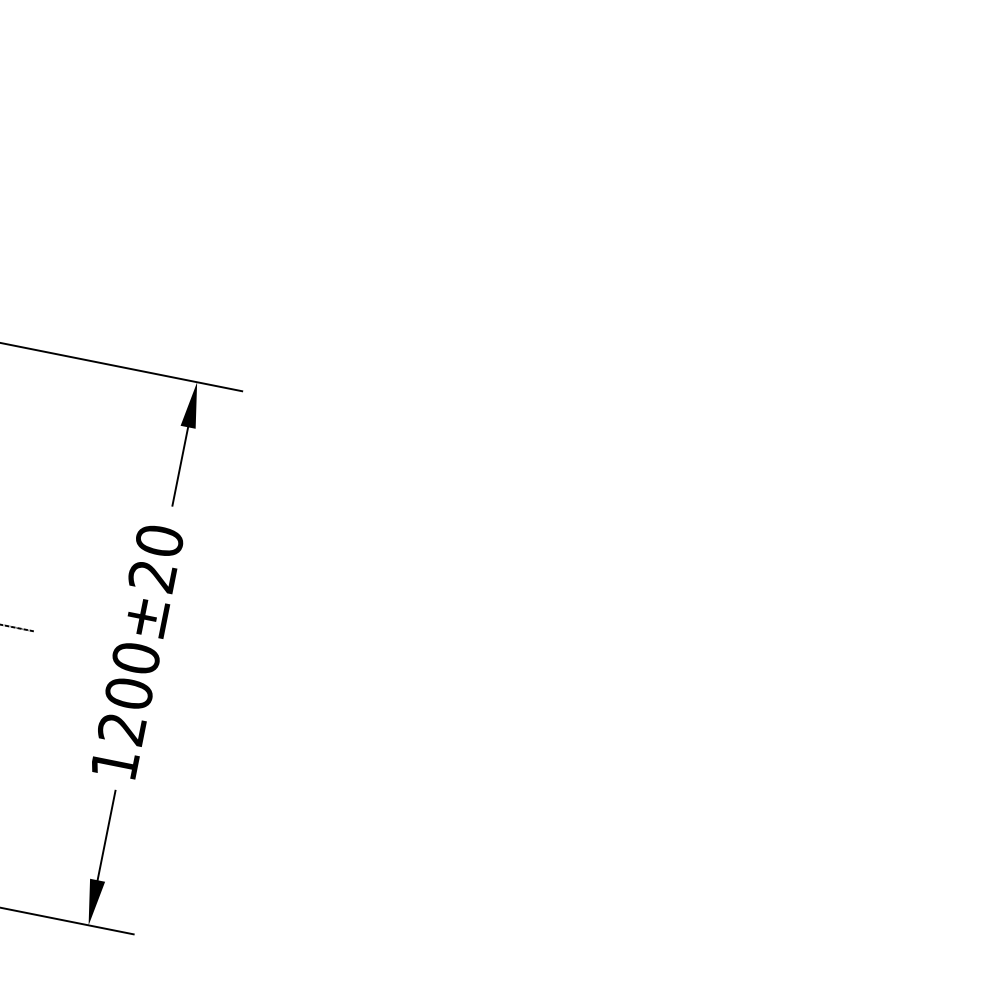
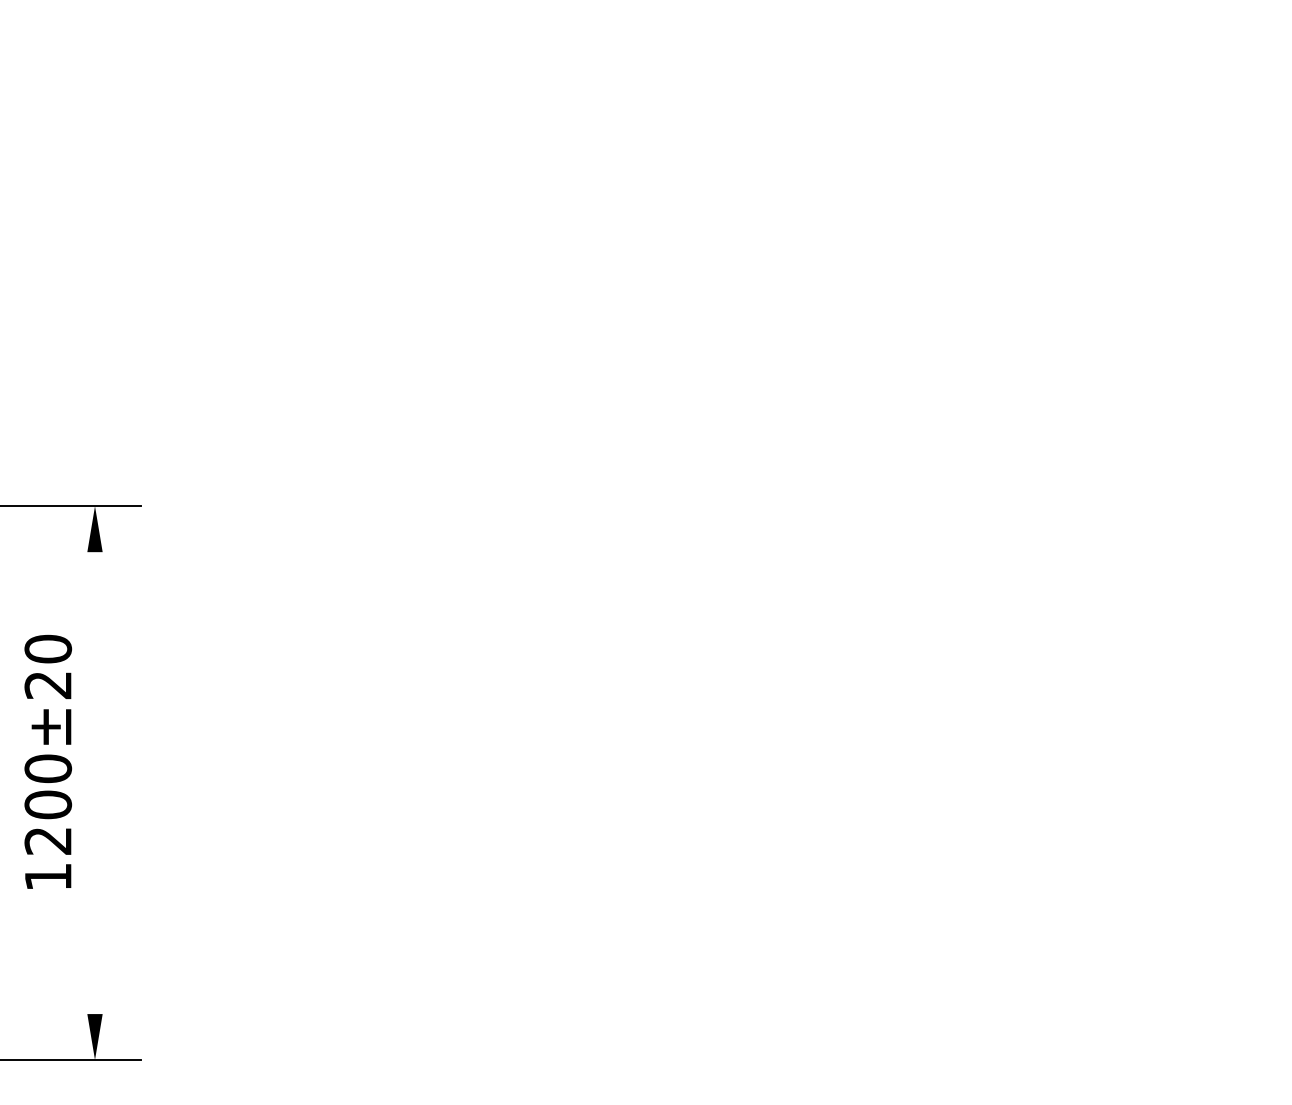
line: (180, 466) -> (95, 592), removed
text: (137, 651) -> (48, 761), moved
line: (107, 835) -> (95, 968), removed

